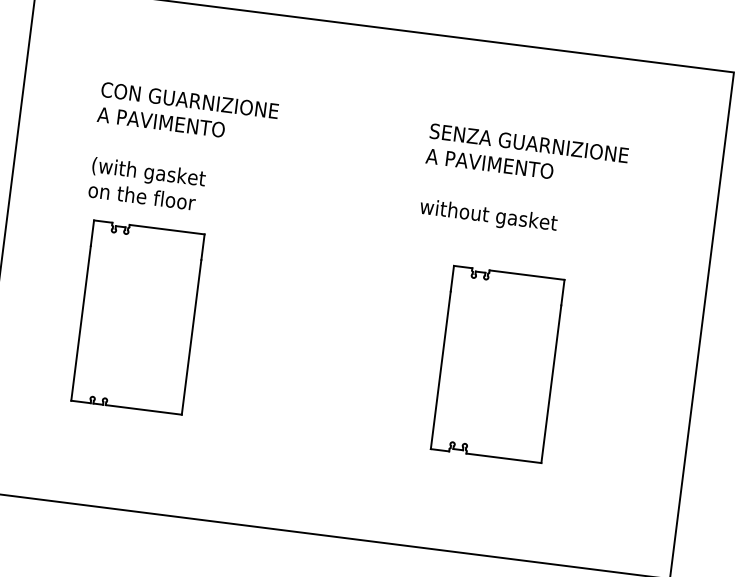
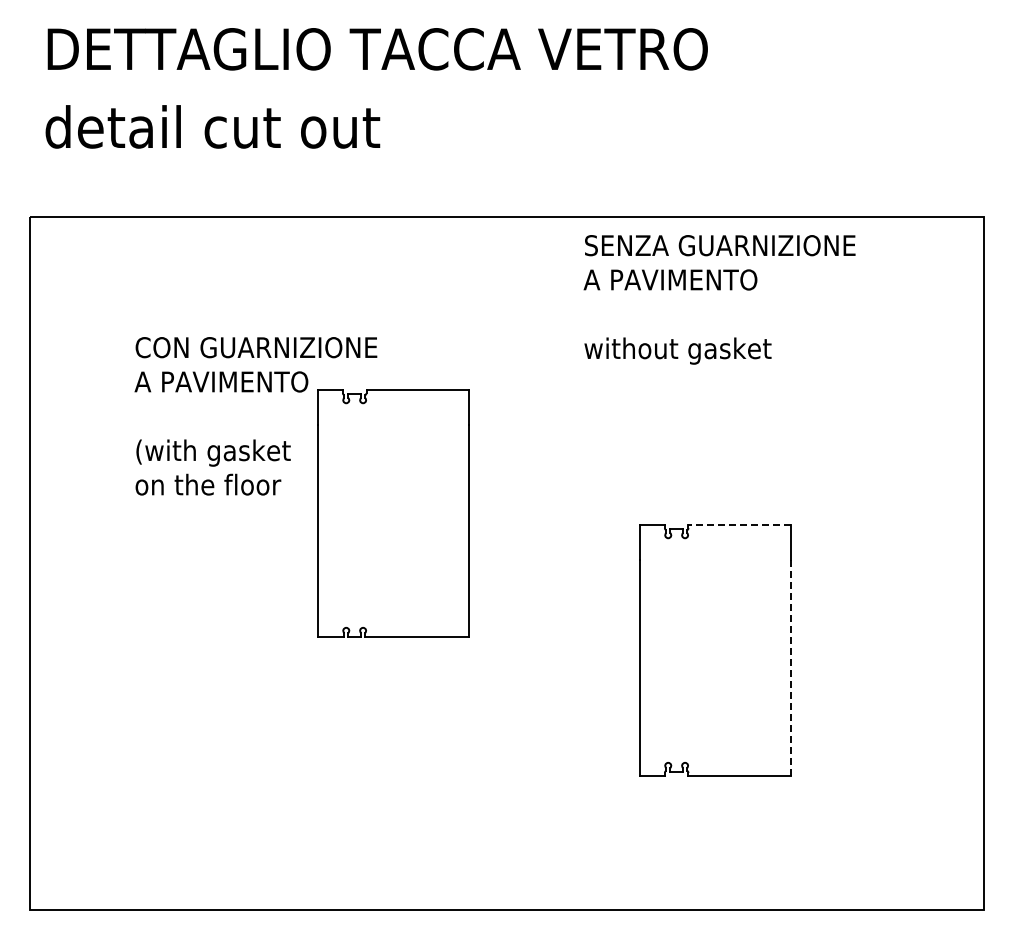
text: (523, 182) -> (719, 299), moved
line: (526, 275) -> (739, 525), solid -> dashed
part: (138, 317) -> (393, 513), moved
line: (551, 384) -> (790, 668), solid -> dashed

